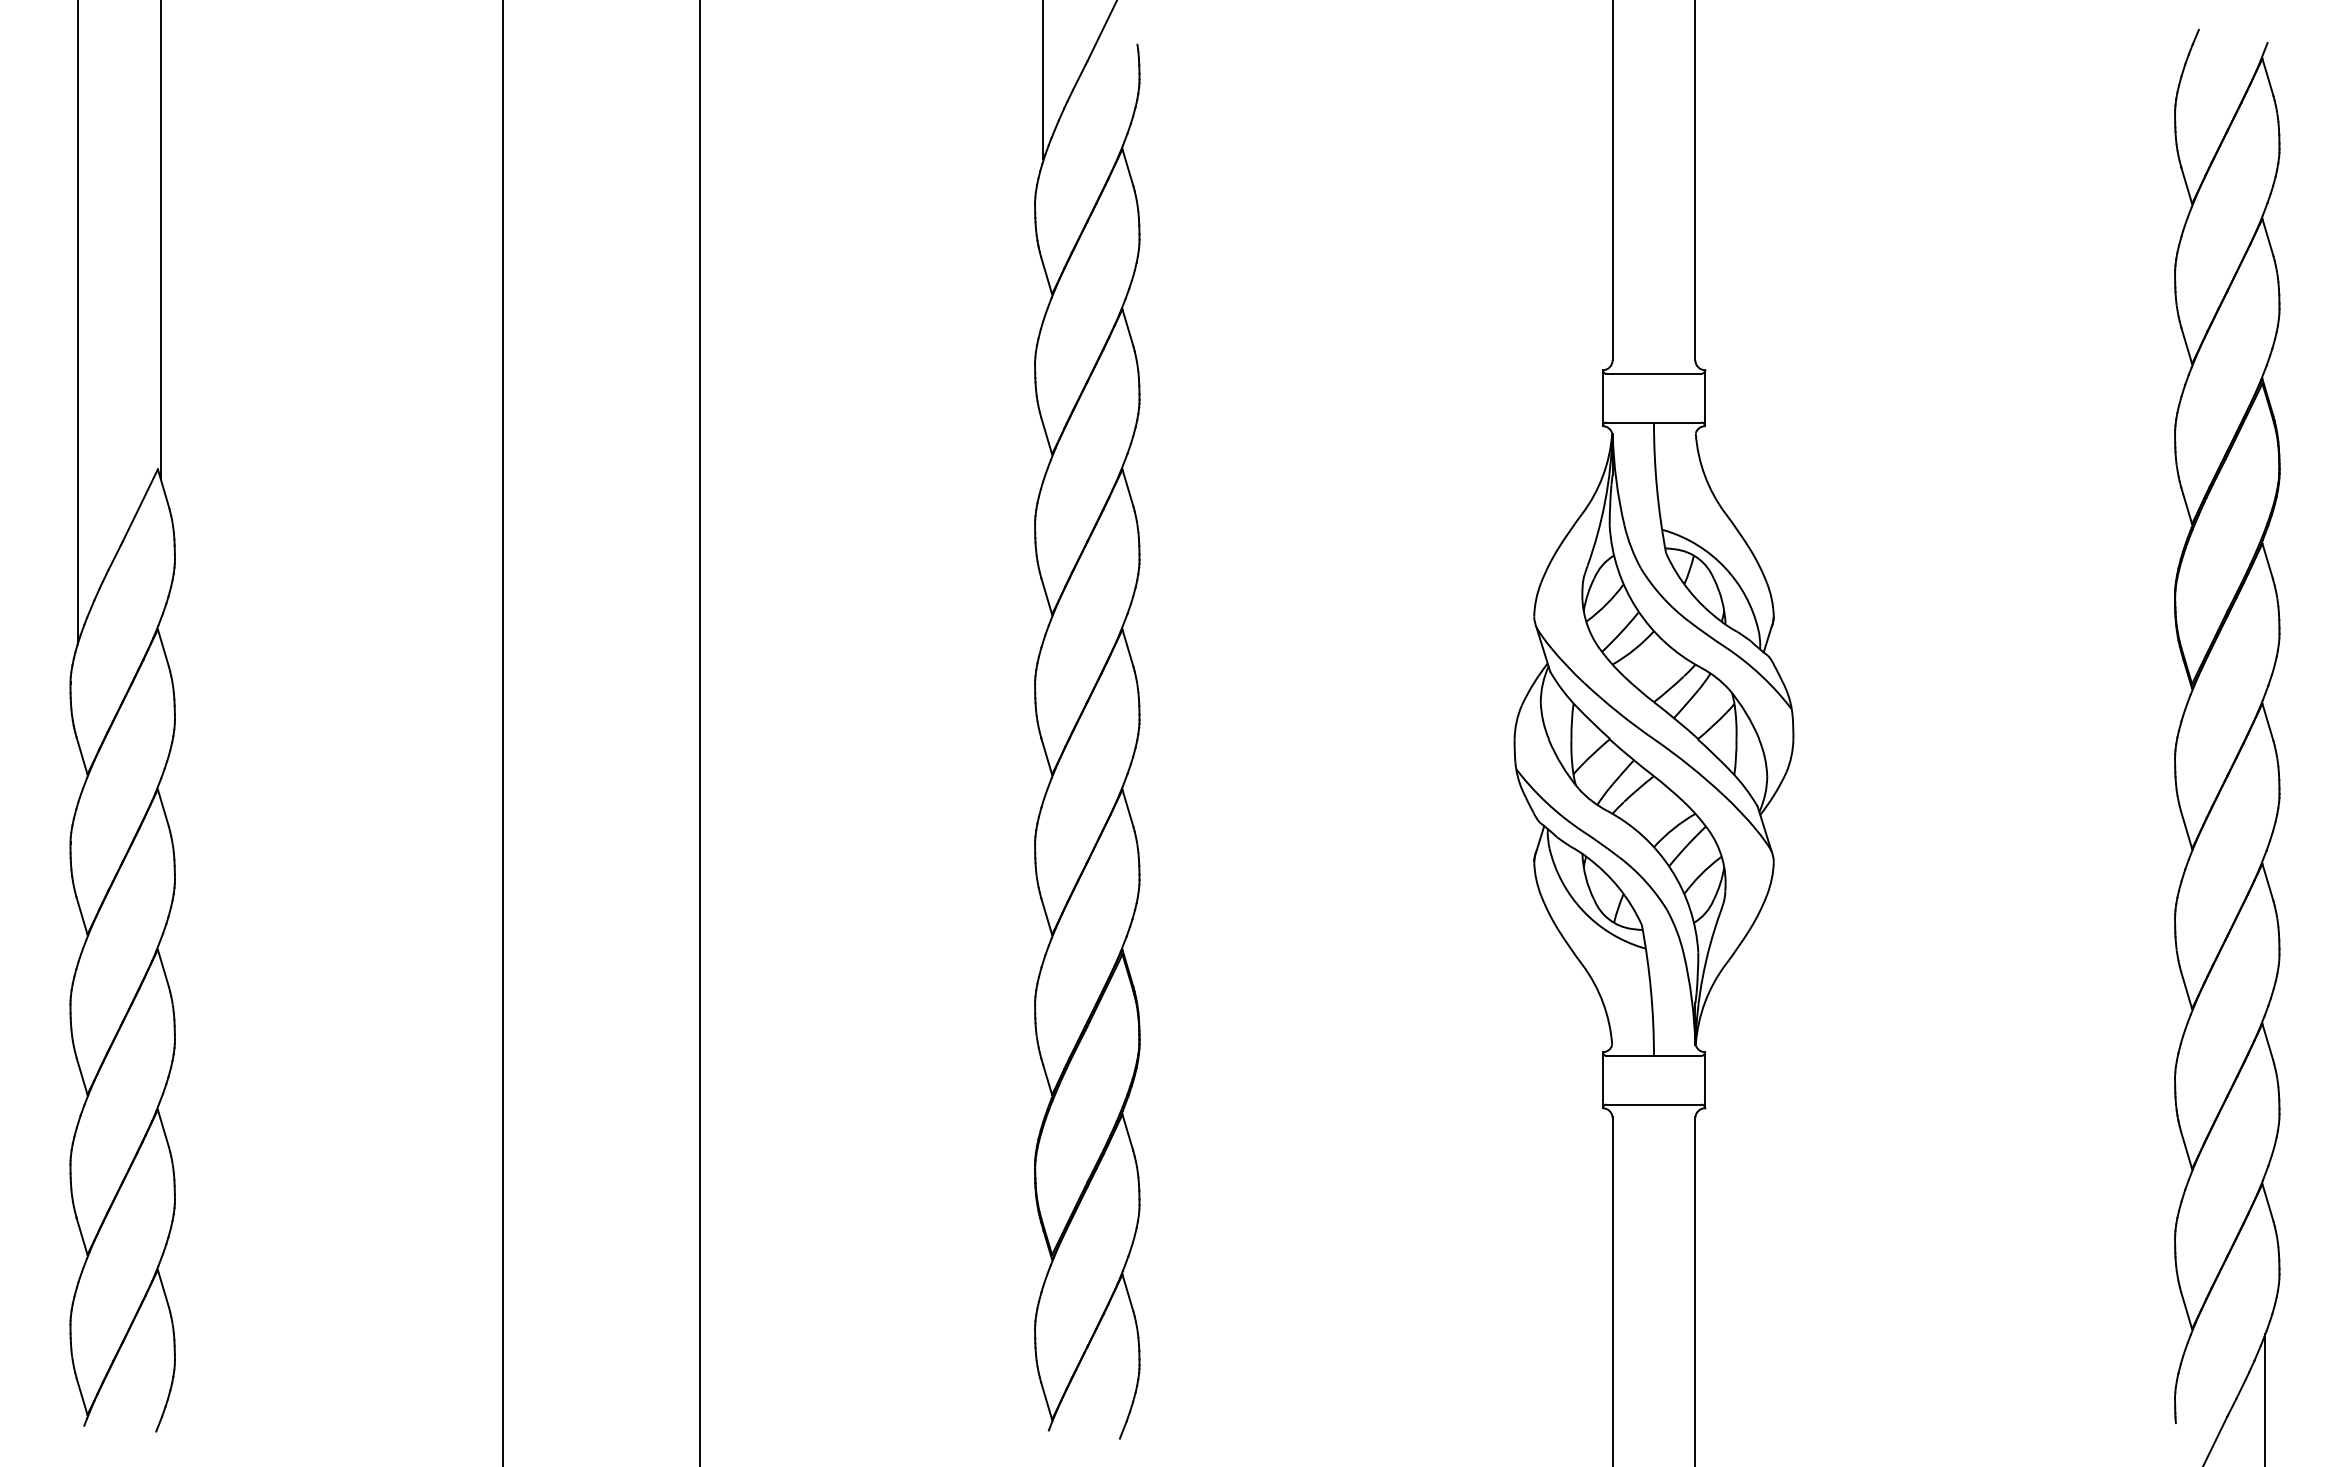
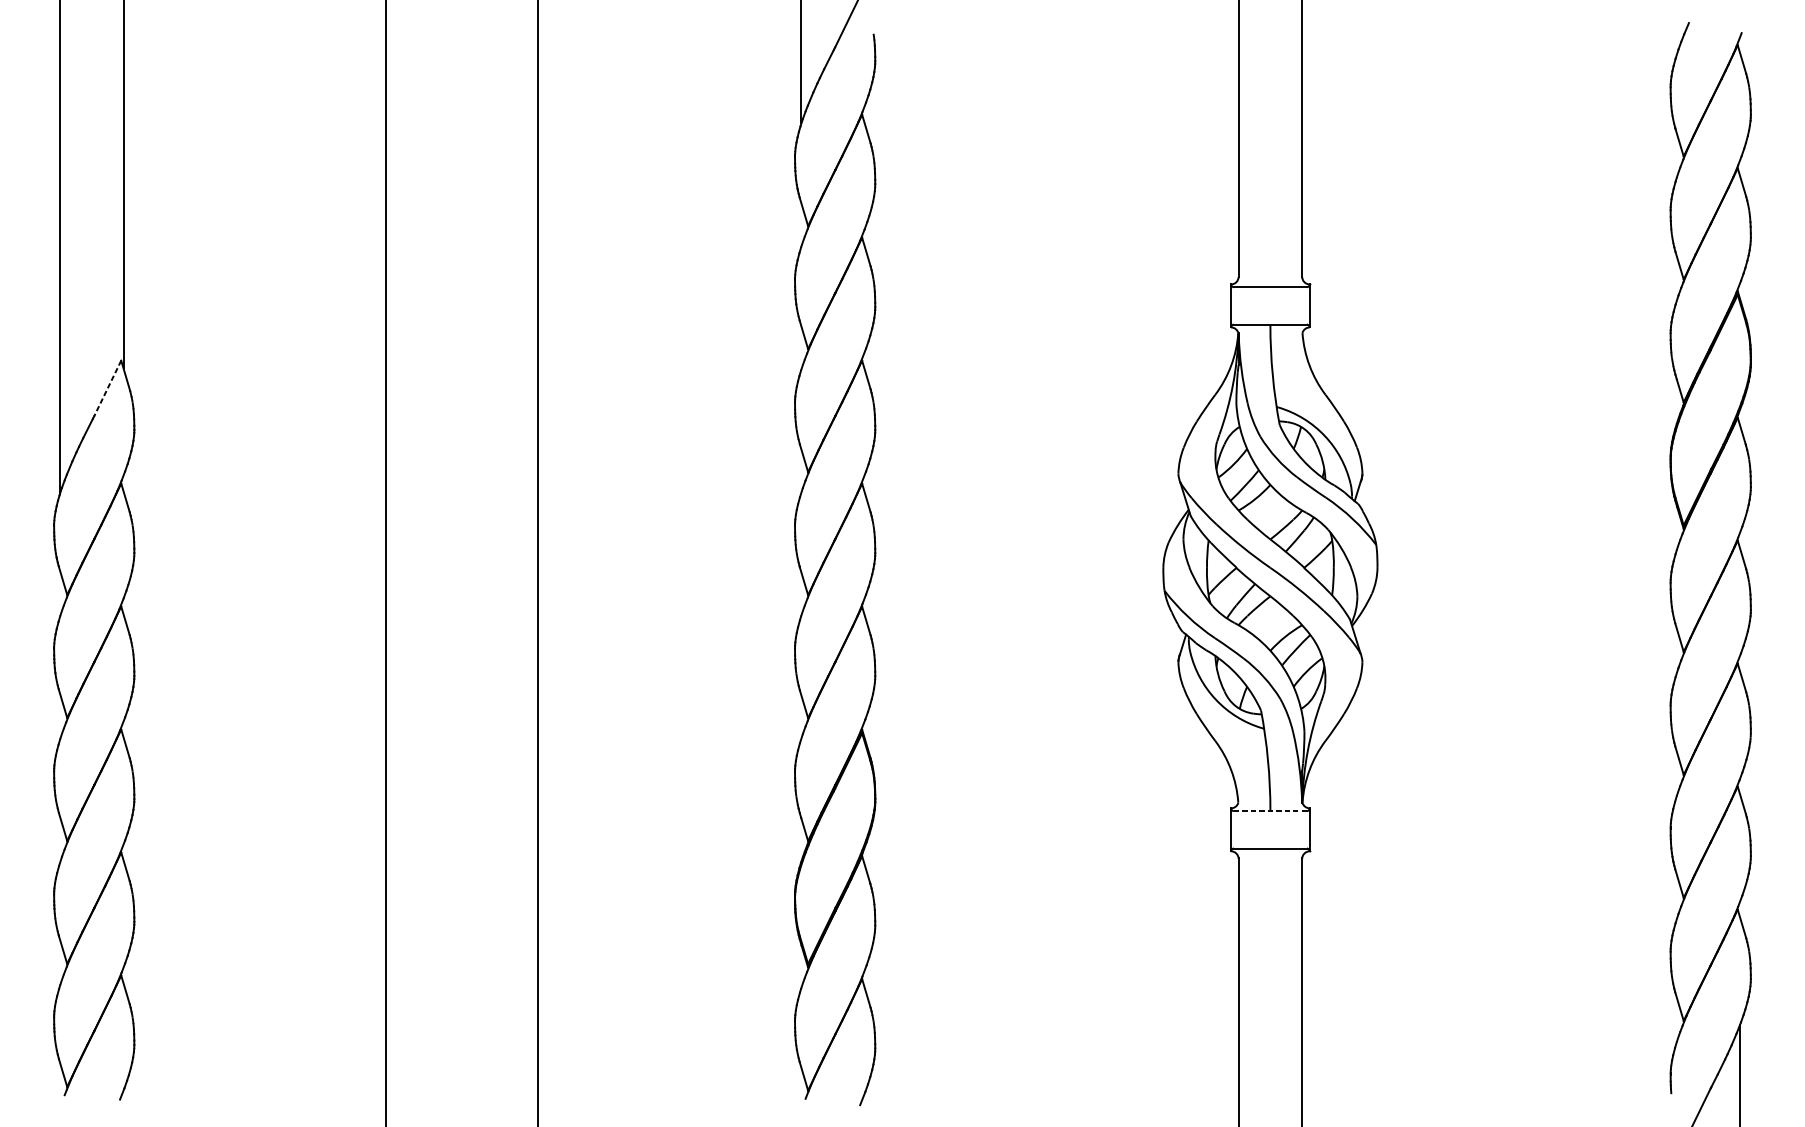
line: (140, 506) -> (107, 389), solid -> dashed
line: (1654, 1055) -> (1270, 810), solid -> dashed

